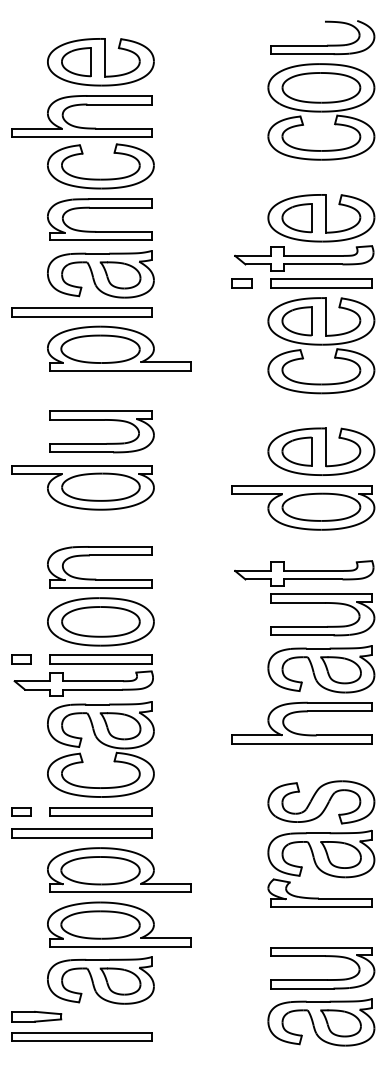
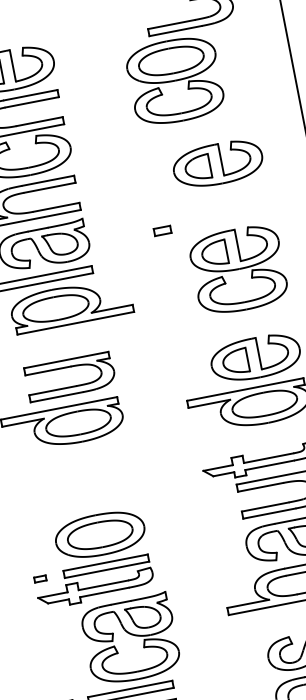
part: (321, 111) -> (175, 80), moved
part: (304, 266) -> (211, 206), removed
part: (95, 578) -> (88, 499), removed
part: (21, 659) -> (40, 578), size x0.7
part: (100, 749) -> (130, 639), moved

